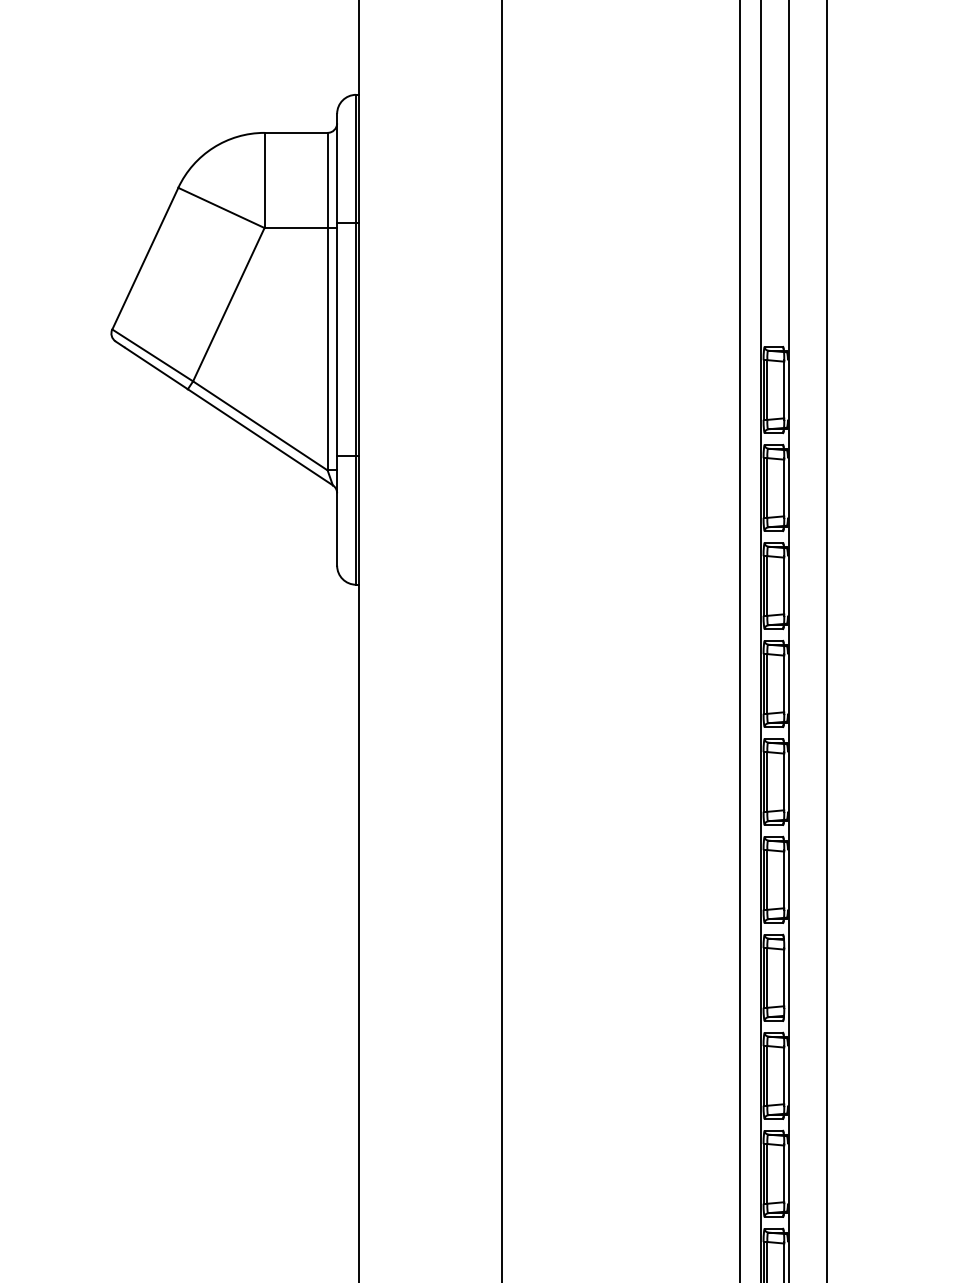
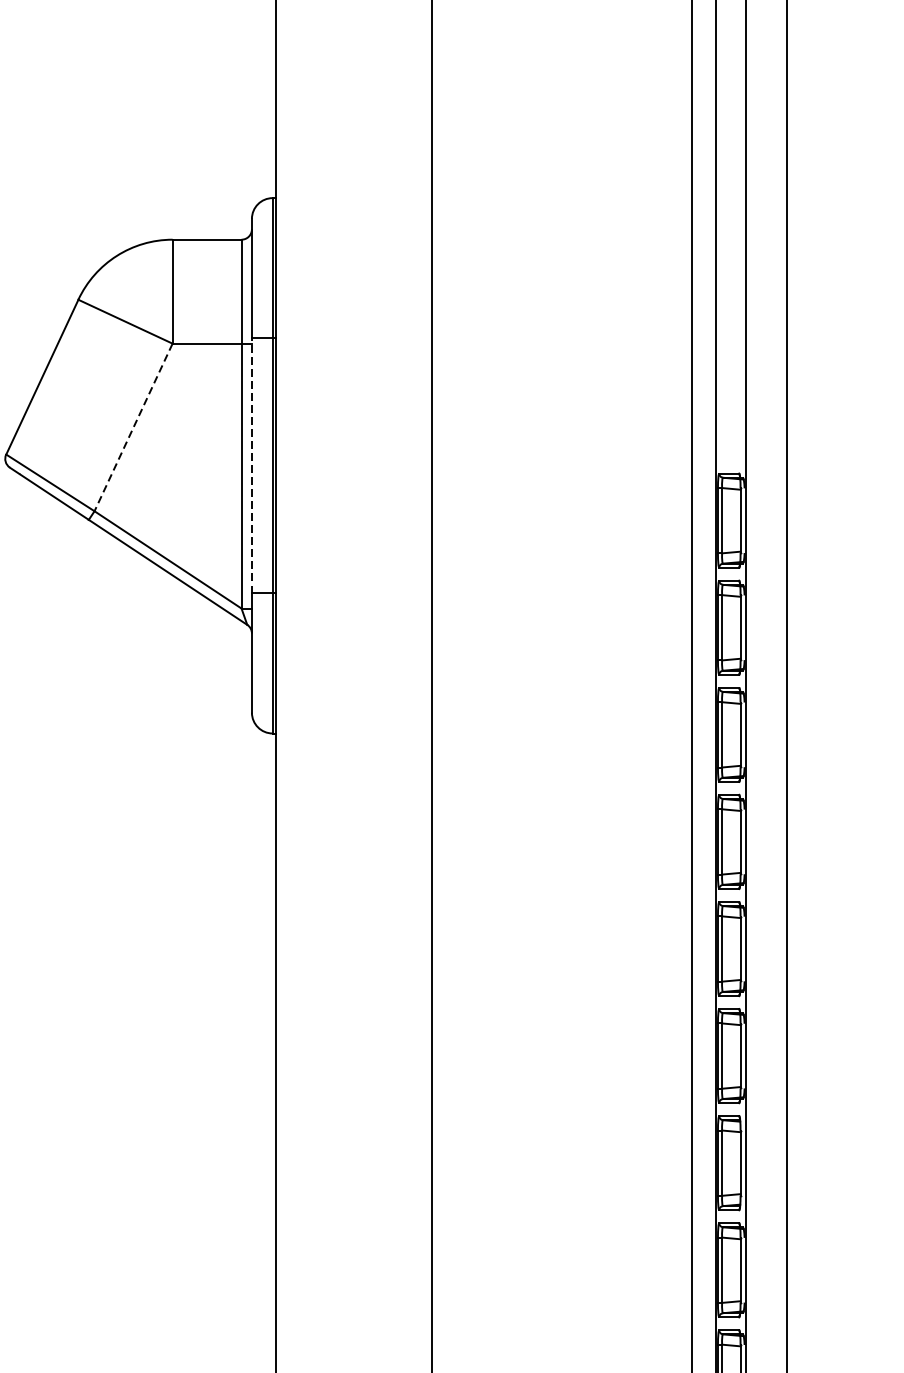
line: (228, 304) -> (133, 427), solid -> dashed
line: (337, 339) -> (252, 465), solid -> dashed

